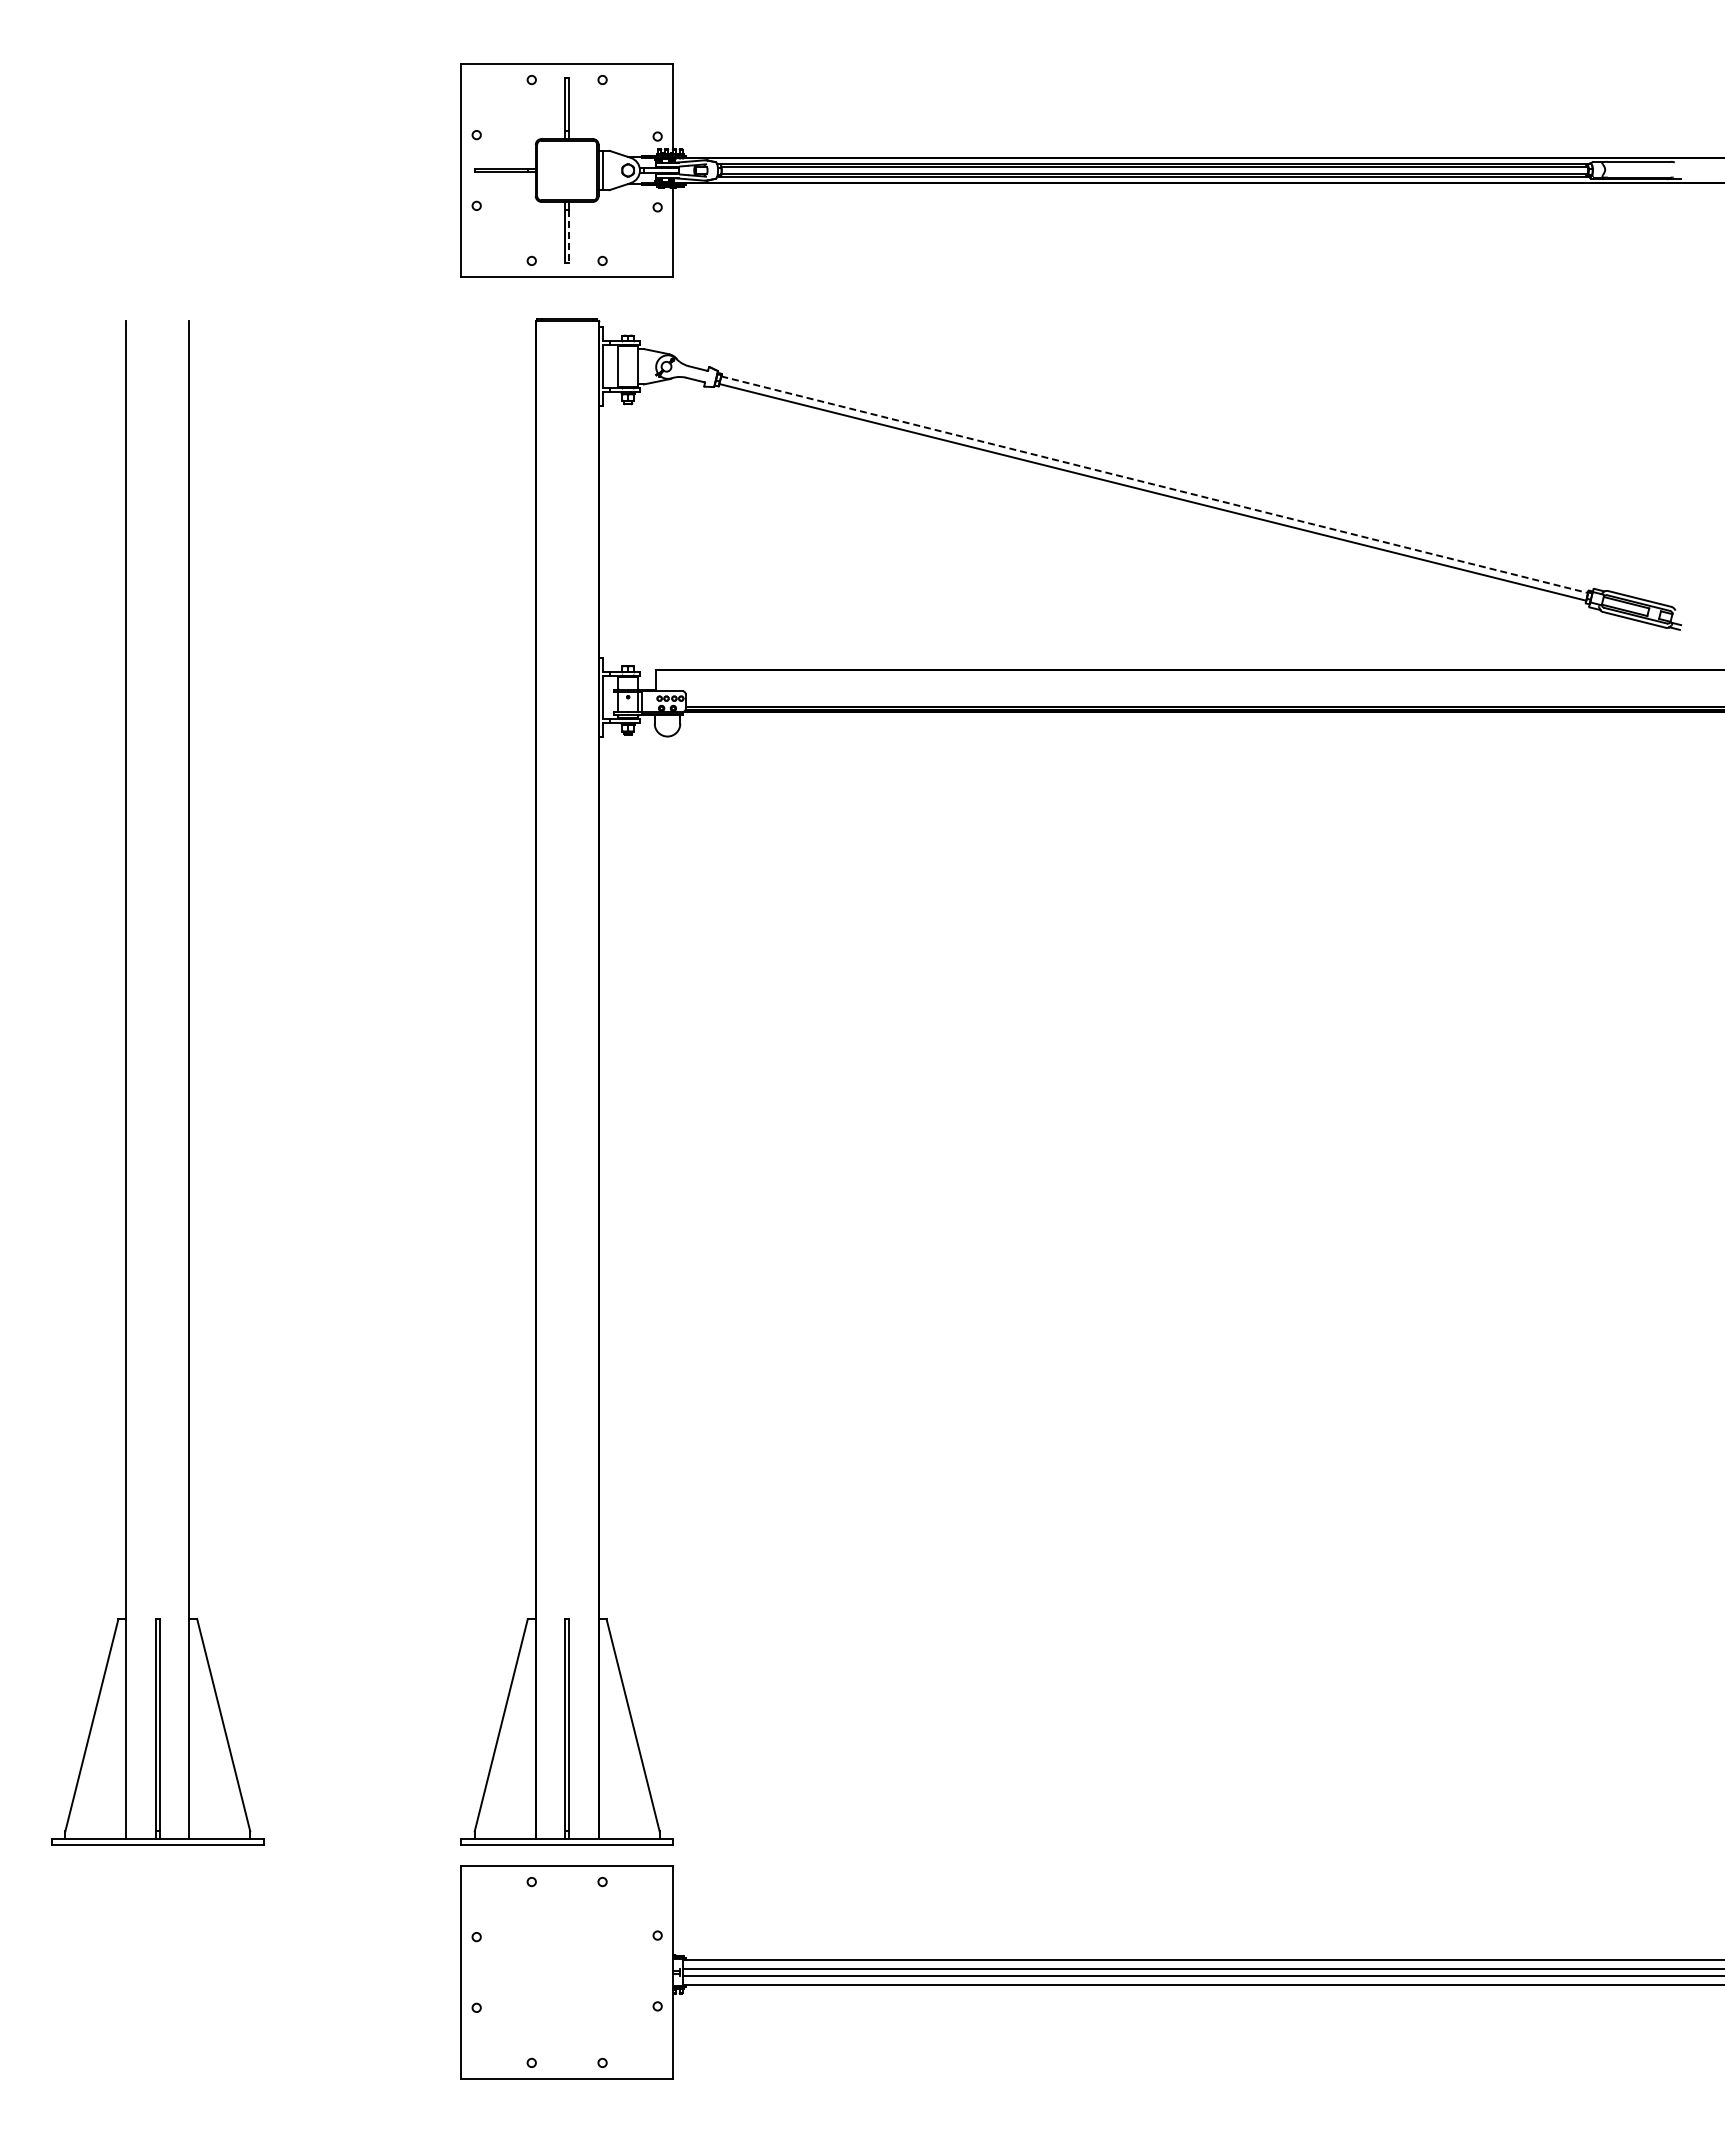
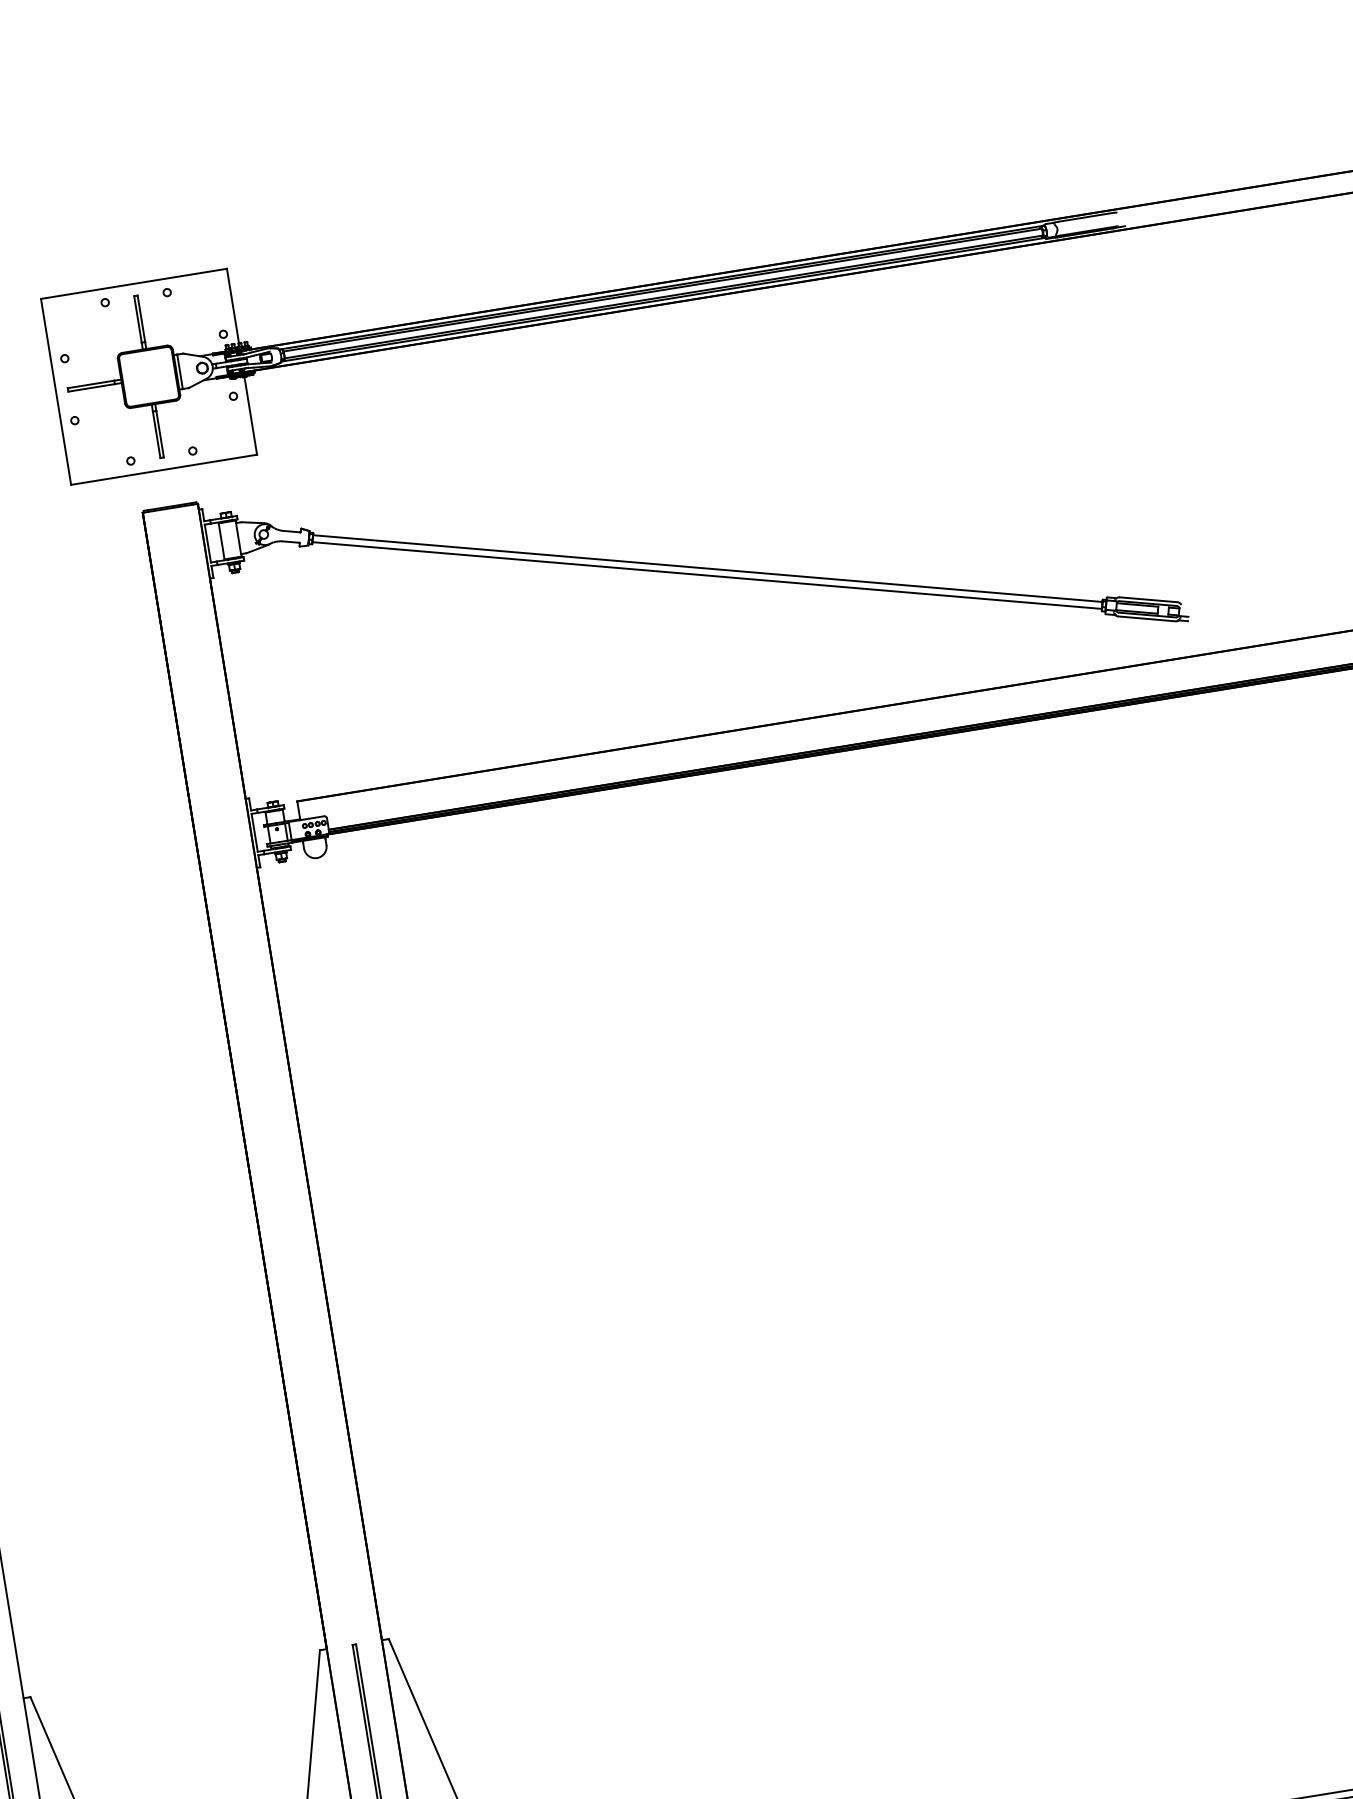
line: (569, 236) -> (160, 434), dashed -> solid
line: (1154, 484) -> (707, 568), dashed -> solid

